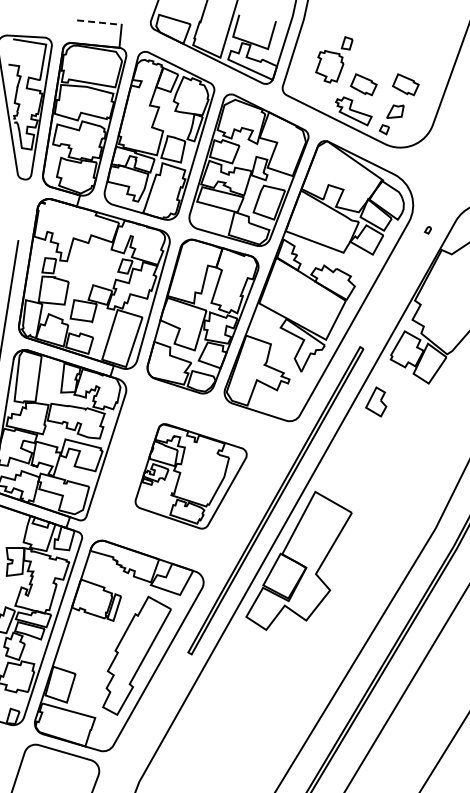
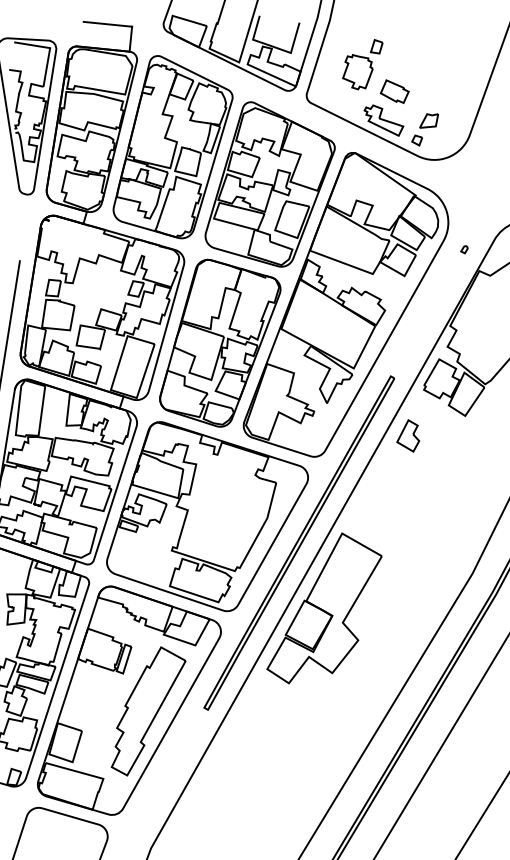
line: (99, 22) -> (107, 24), dashed -> solid
part: (405, 84) -> (440, 91), removed
part: (190, 476) -> (206, 516), size x1.67

